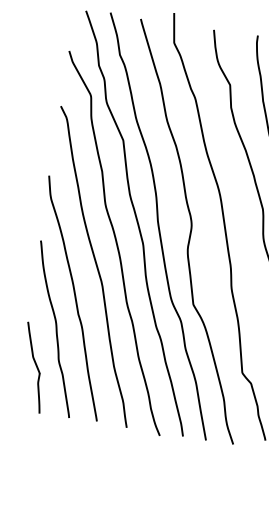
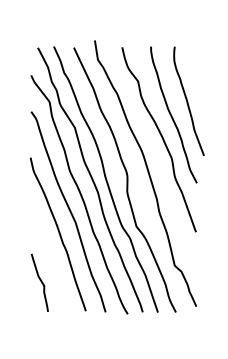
curve: (54, 328) -> (49, 255), removed

